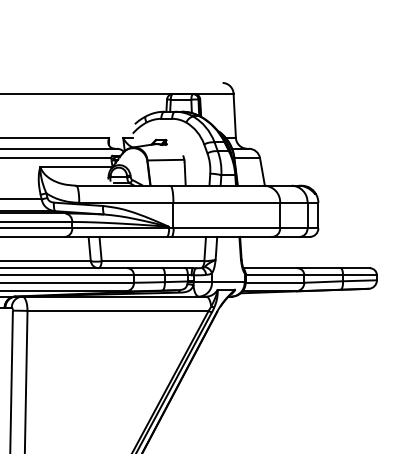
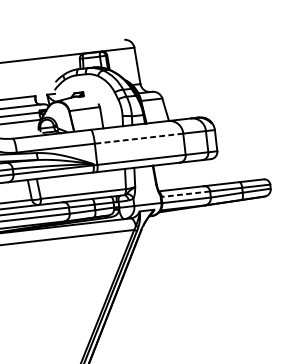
line: (226, 202) -> (138, 138), solid -> dashed
line: (274, 275) -> (185, 194), solid -> dashed

